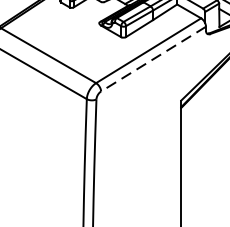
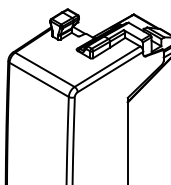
line: (153, 59) -> (110, 72), dashed -> solid

